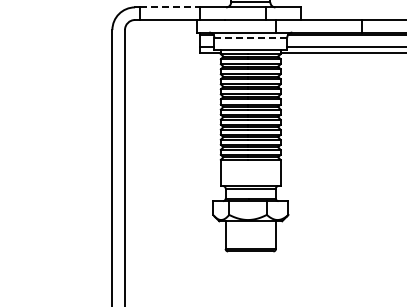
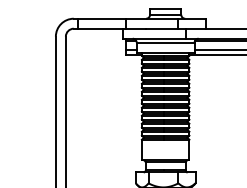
line: (170, 7) -> (101, 18), dashed -> solid
line: (250, 37) -> (165, 42), dashed -> solid

